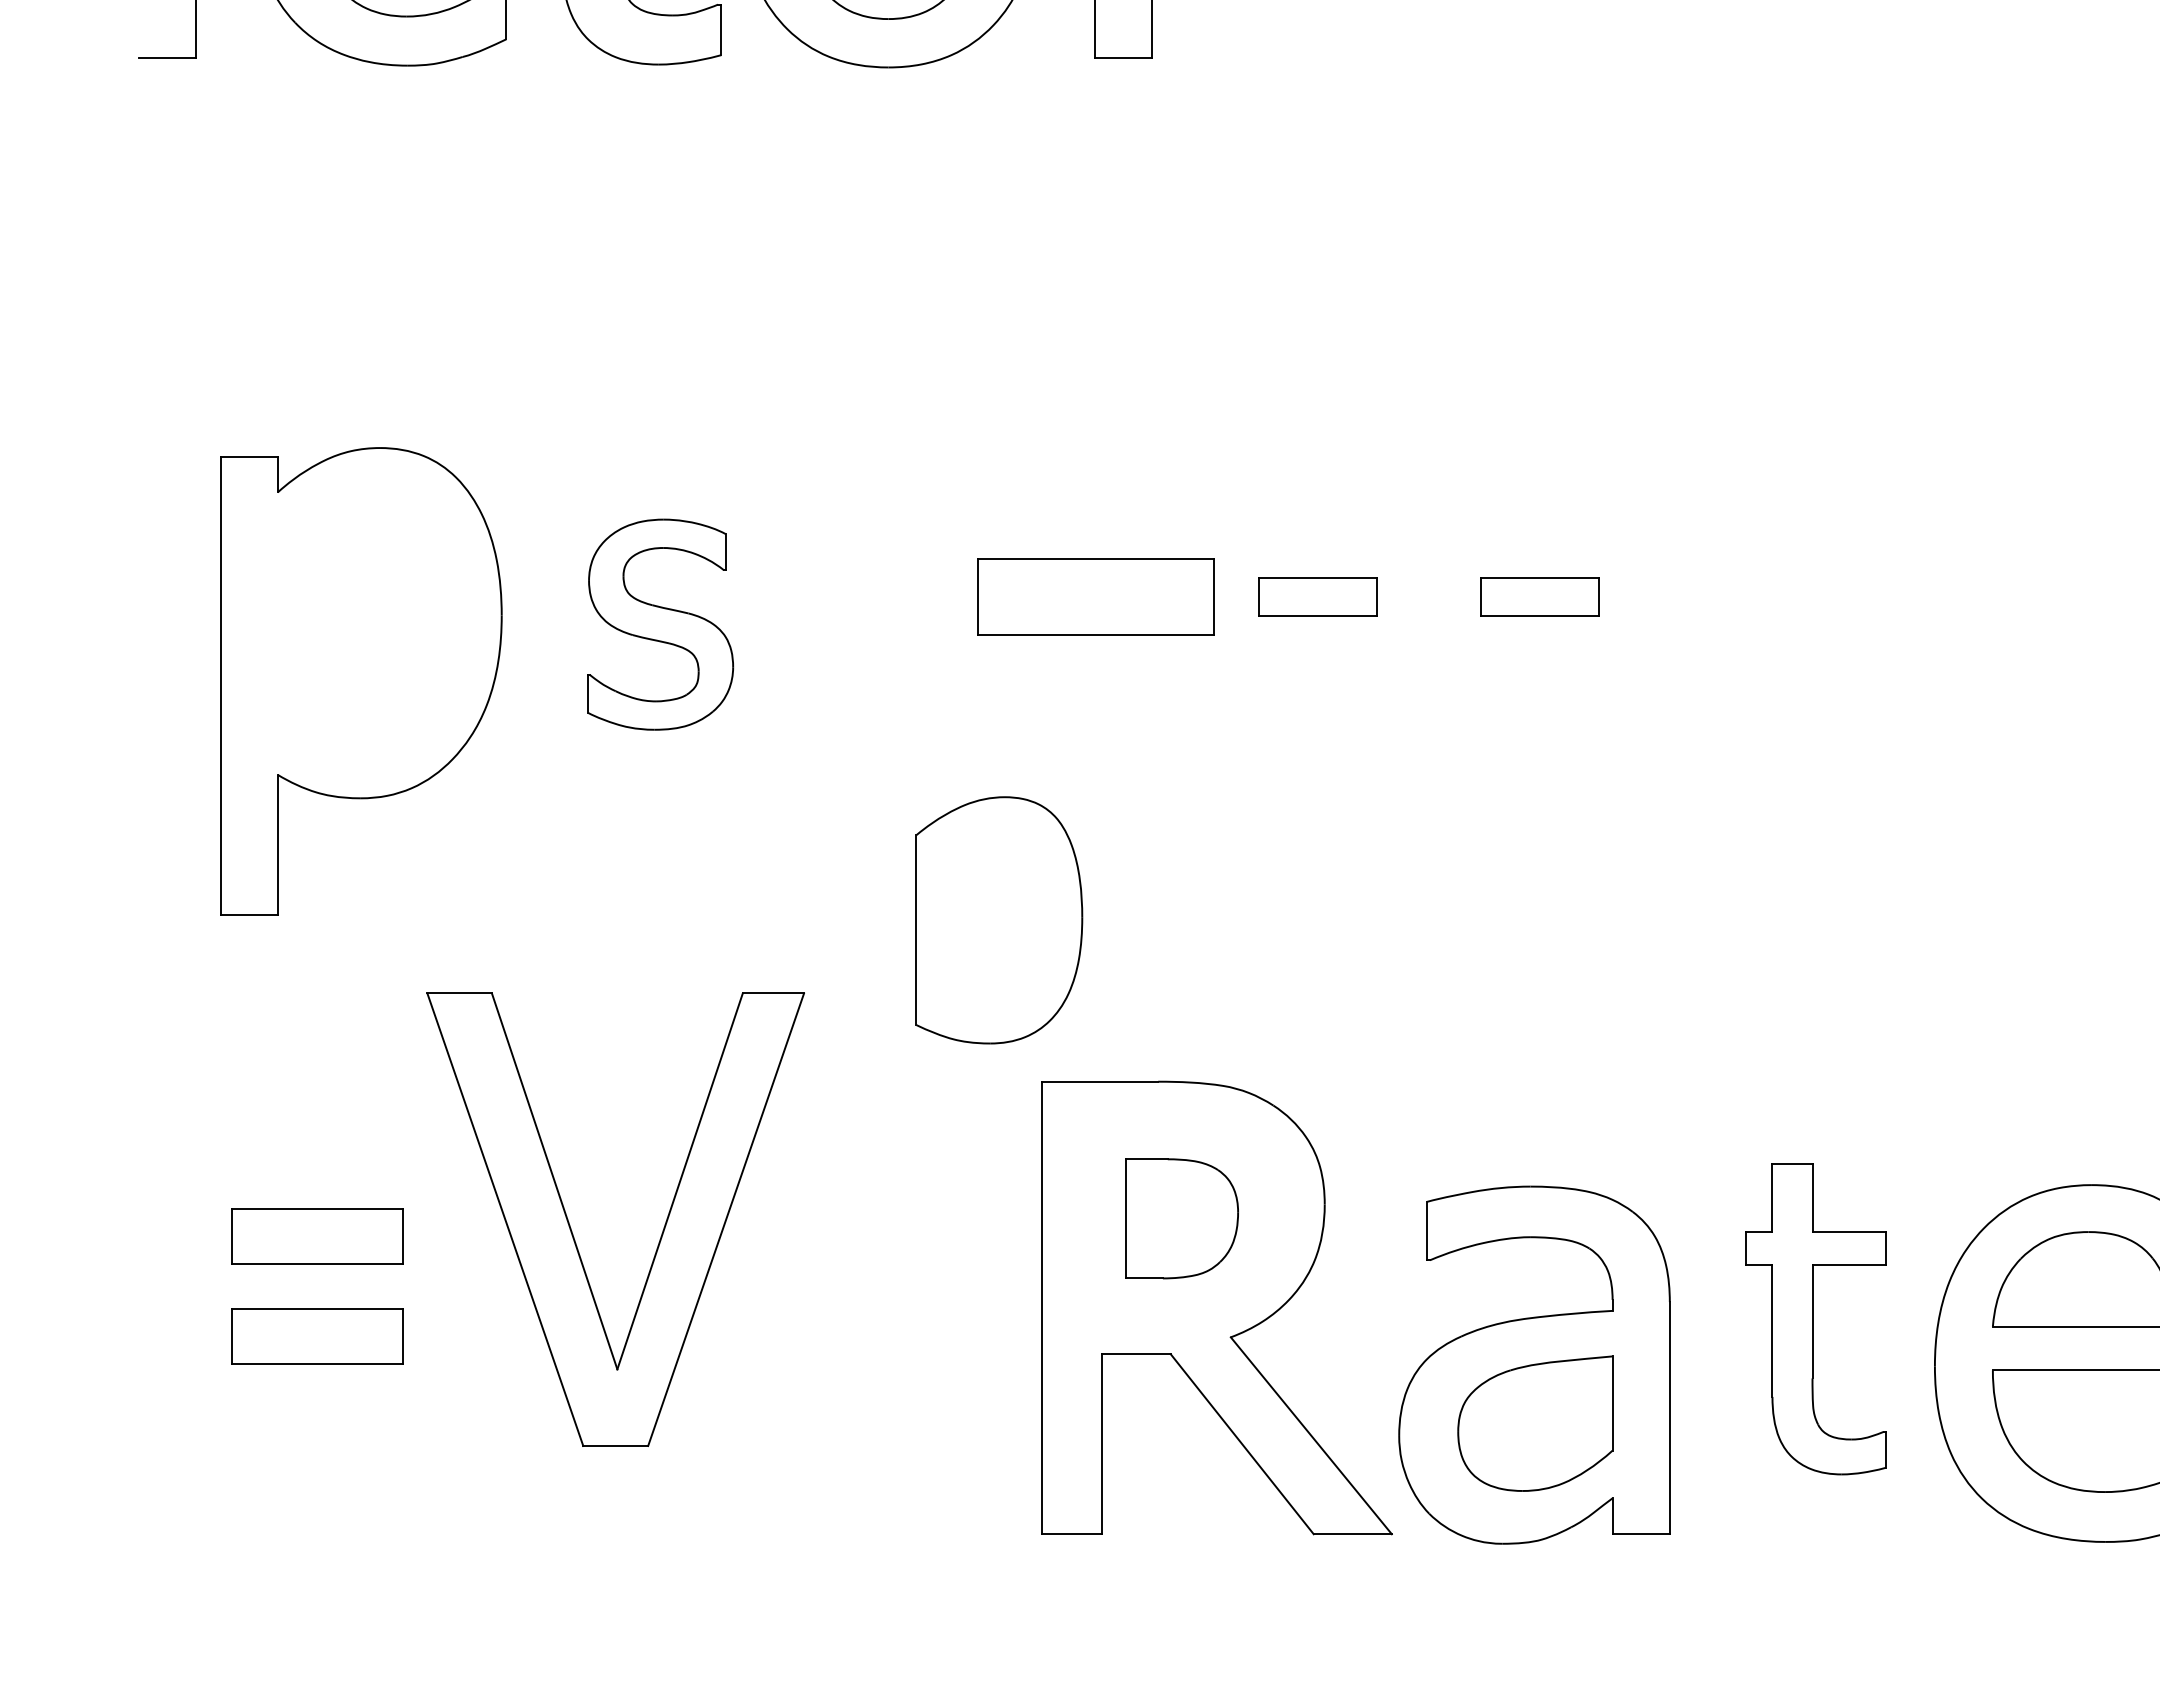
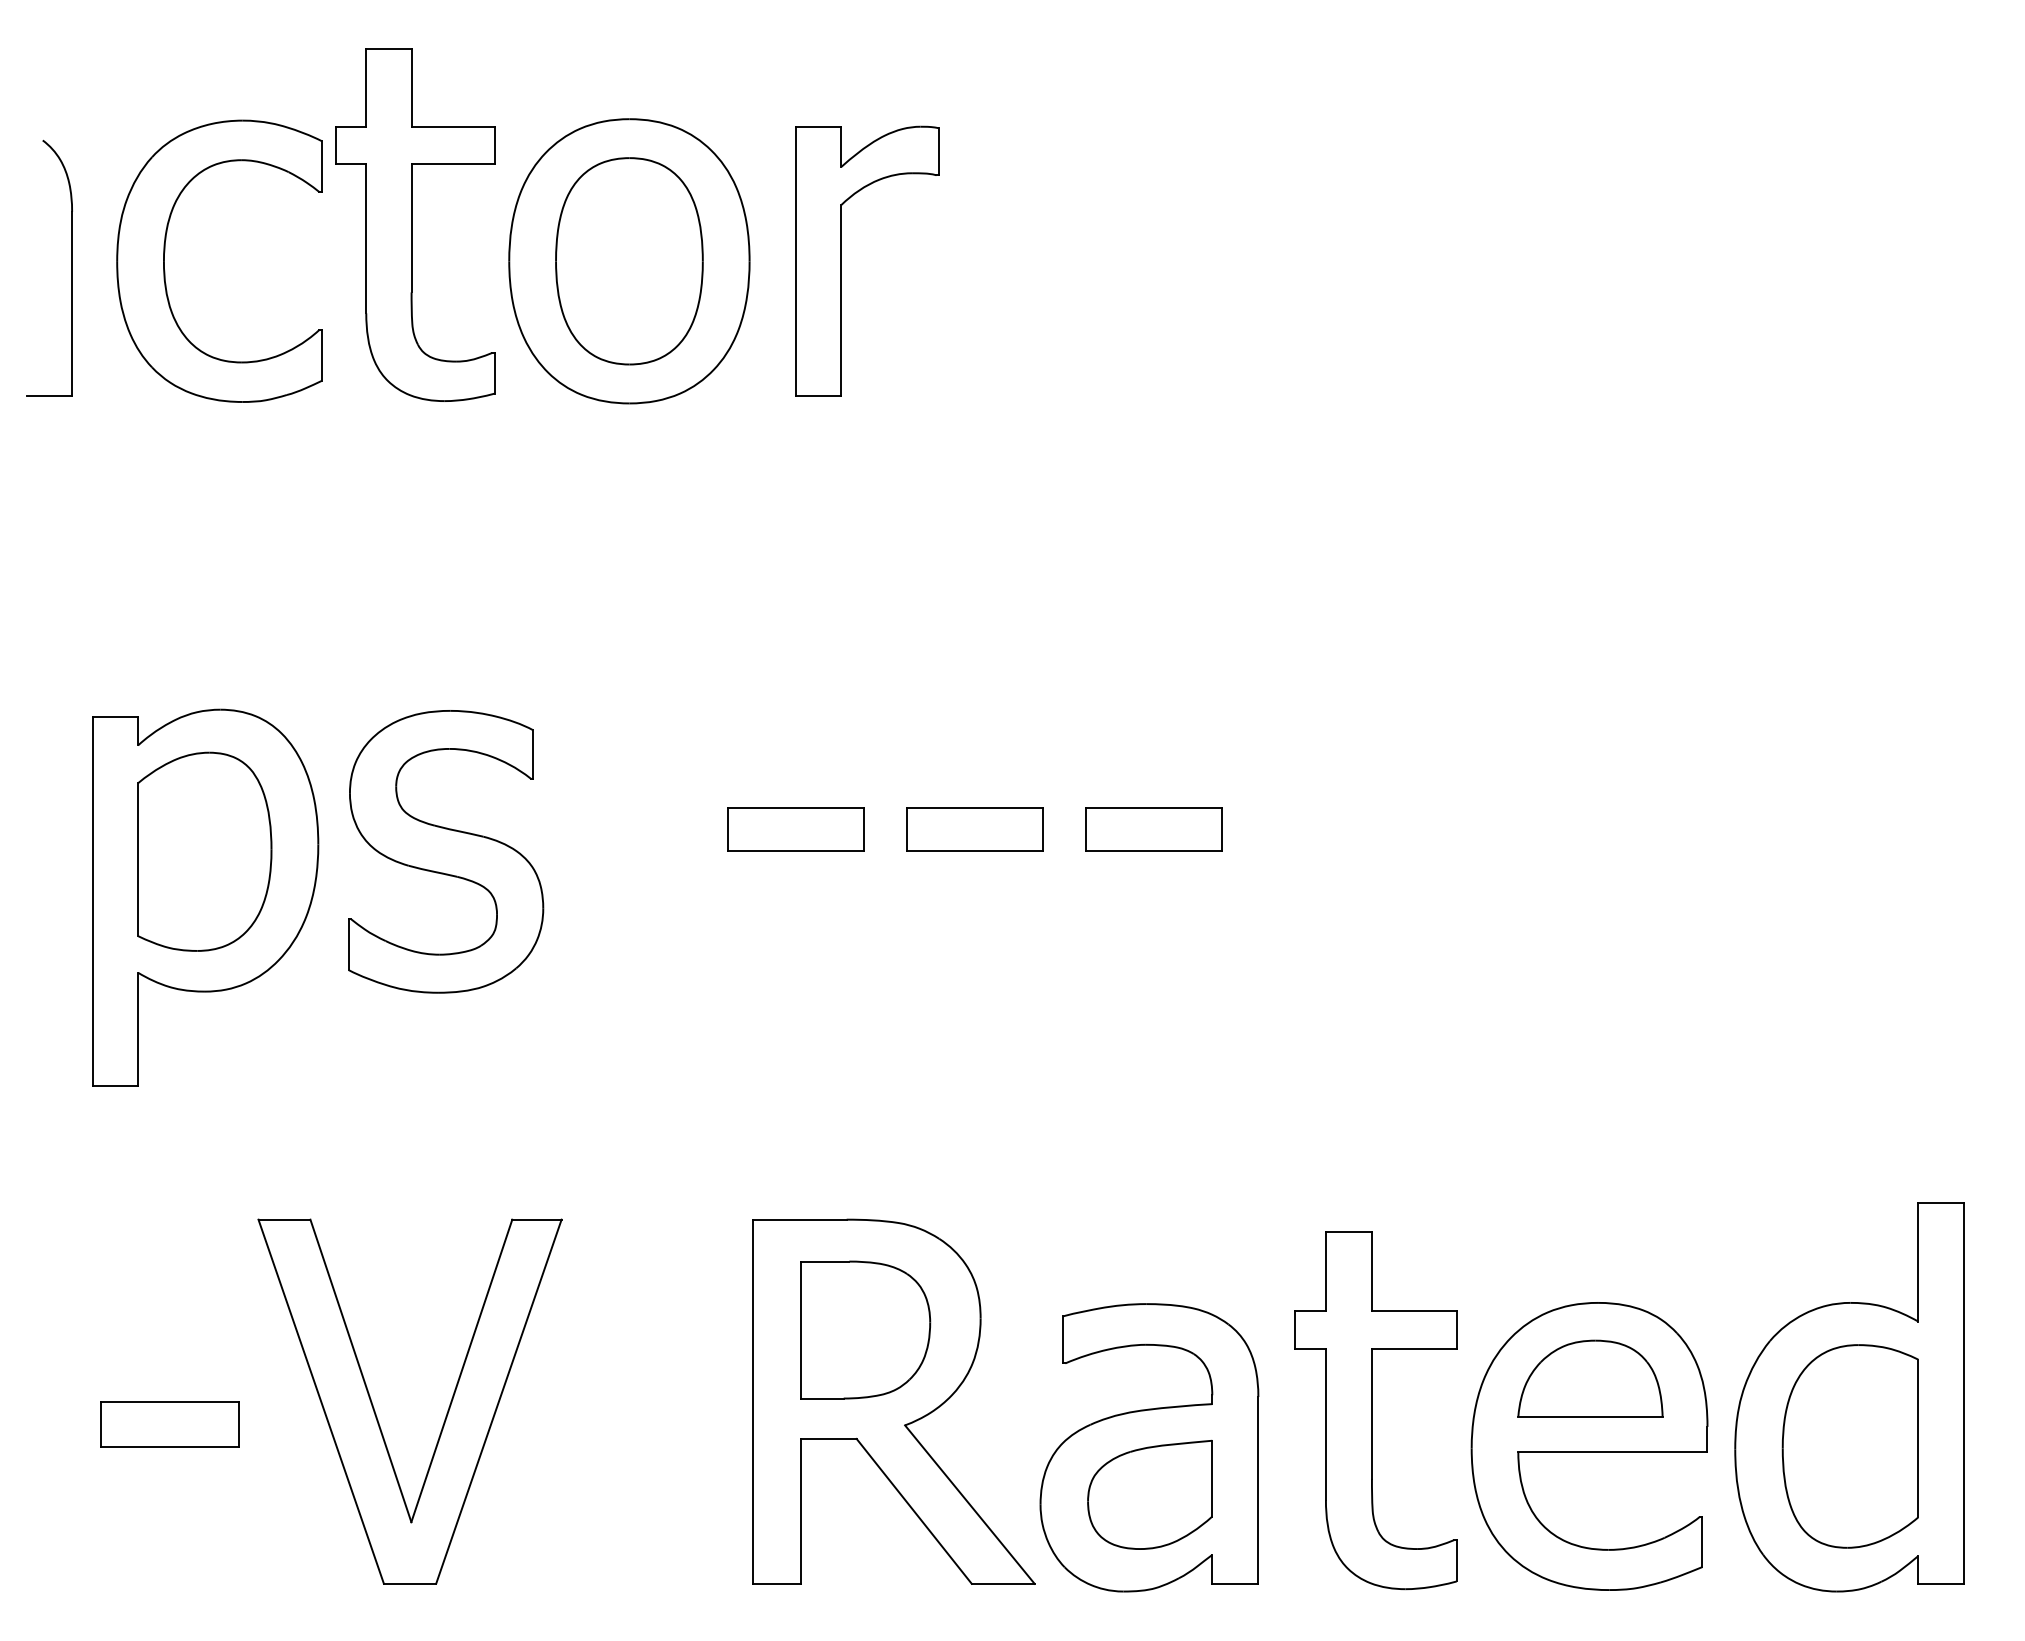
part: (1094, 596) -> (795, 829), size x0.71
part: (1317, 596) -> (974, 829), size x1.43
part: (1539, 596) -> (1153, 829), size x1.43
part: (661, 624) -> (446, 851), size x1.67
part: (999, 919) -> (204, 851), moved
part: (1181, 1218) -> (865, 1329), size x1.43
part: (574, 1234) -> (376, 1413), moved
part: (316, 1236) -> (169, 1344), removed
part: (1815, 1318) -> (1375, 1410), size x1.43

